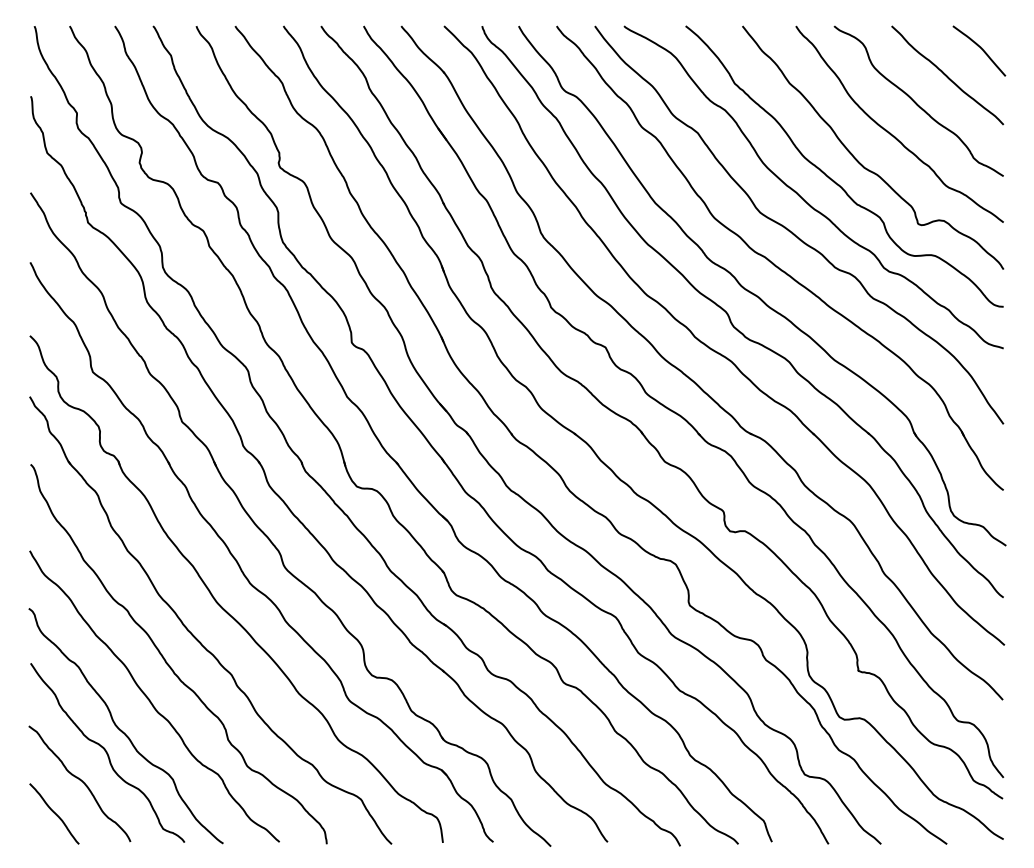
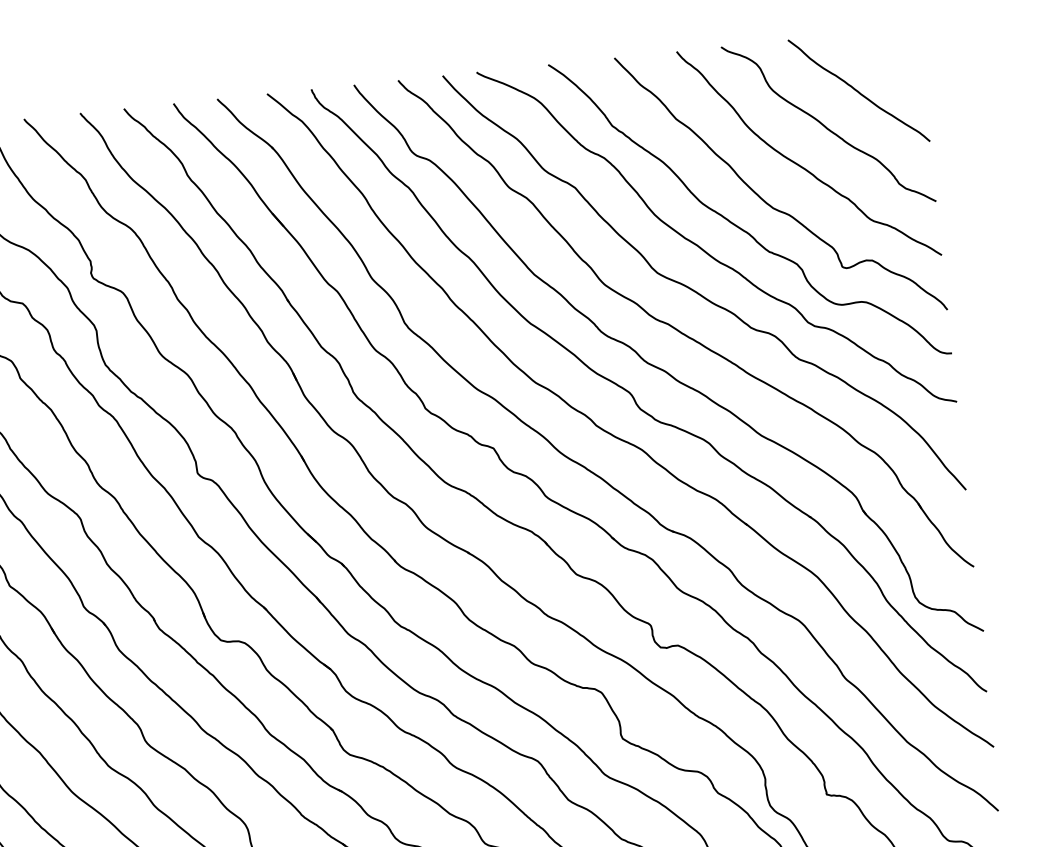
curve: (980, 48) -> (894, 55), removed

